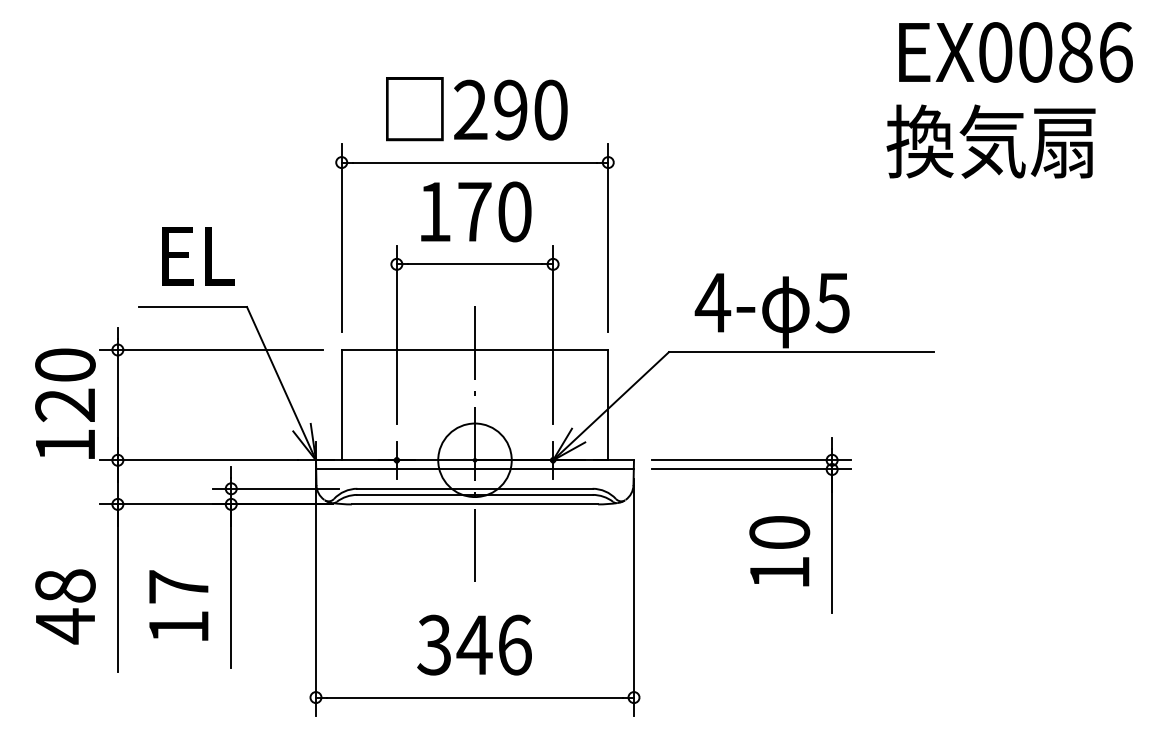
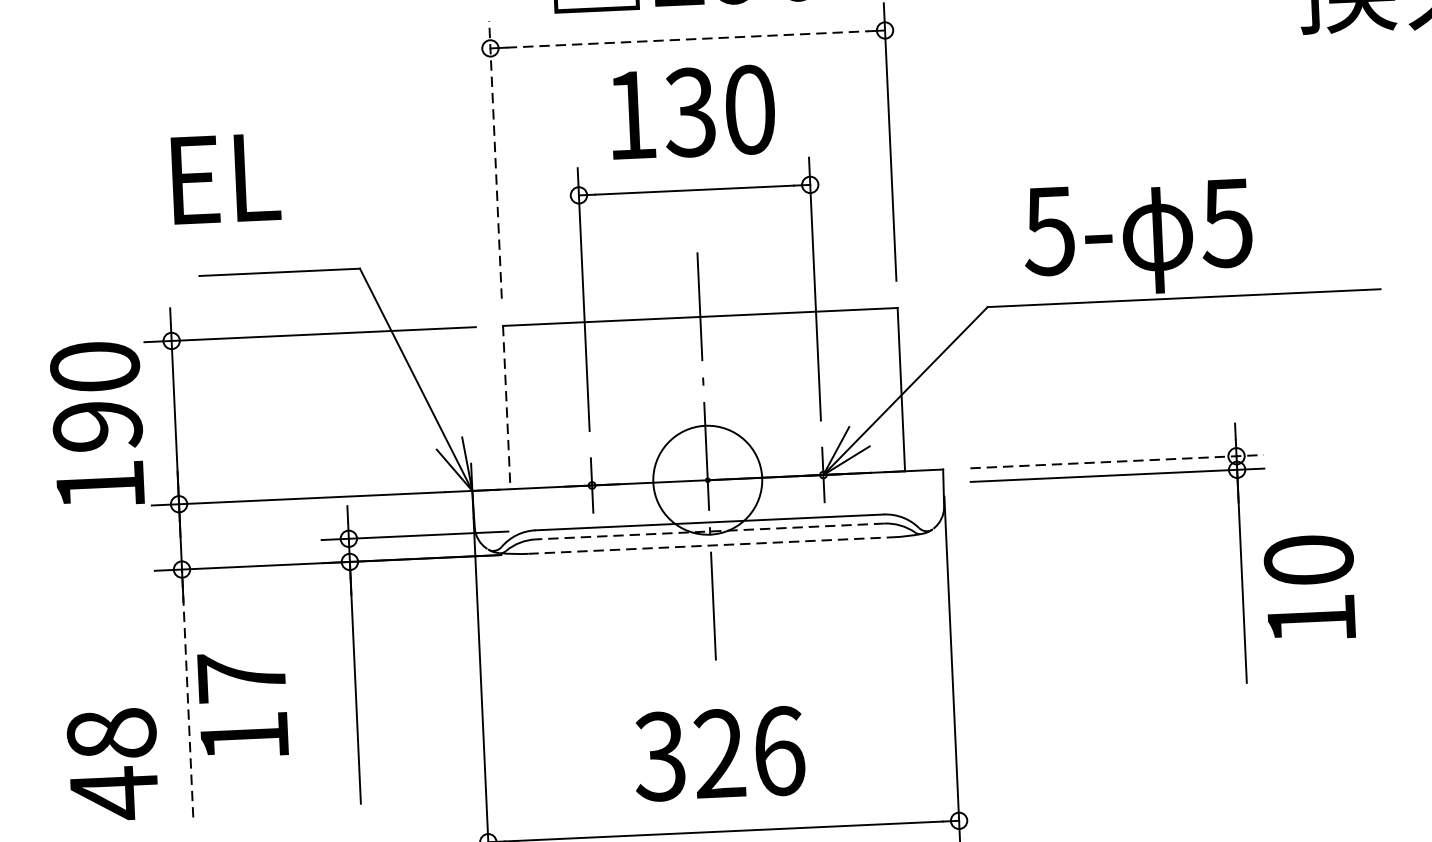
line: (475, 162) -> (688, 39), solid -> dashed
text: (474, 211) -> (690, 111), 170 -> 130
line: (341, 237) -> (495, 159), solid -> dashed
text: (198, 256) -> (226, 179), moved
text: (712, 303) -> (1048, 232), 4- -> 5-
text: (65, 405) -> (97, 426), 120 -> 190
line: (341, 405) -> (506, 408), solid -> dashed
line: (751, 460) -> (1117, 461), solid -> dashed
line: (474, 469) -> (707, 493), removed
line: (475, 494) -> (710, 530), solid -> dashed
line: (475, 504) -> (711, 545), solid -> dashed
text: (779, 551) -> (1309, 588), moved
line: (117, 588) -> (187, 694), solid -> dashed
text: (178, 605) -> (242, 704), moved
text: (65, 606) -> (113, 764), moved
text: (474, 644) -> (719, 752), 346 -> 326

